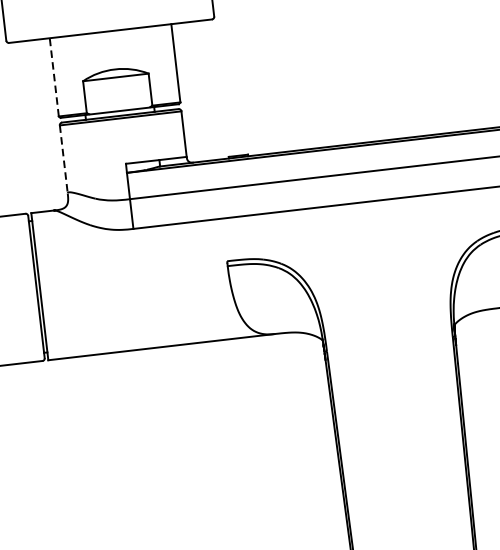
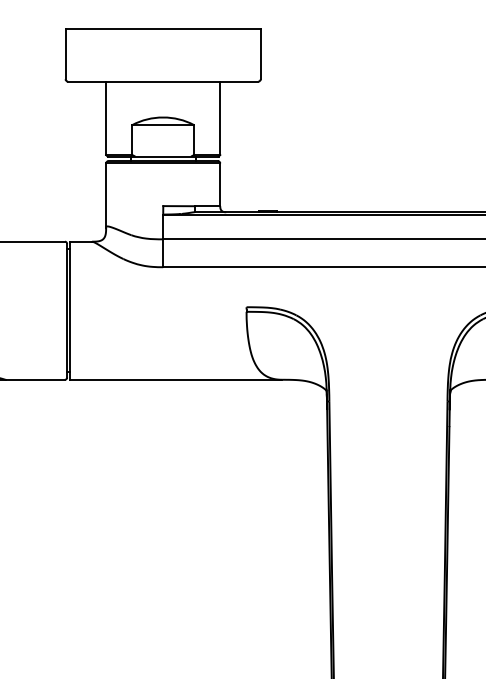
line: (54, 77) -> (106, 118), dashed -> solid
line: (64, 159) -> (106, 195), dashed -> solid

